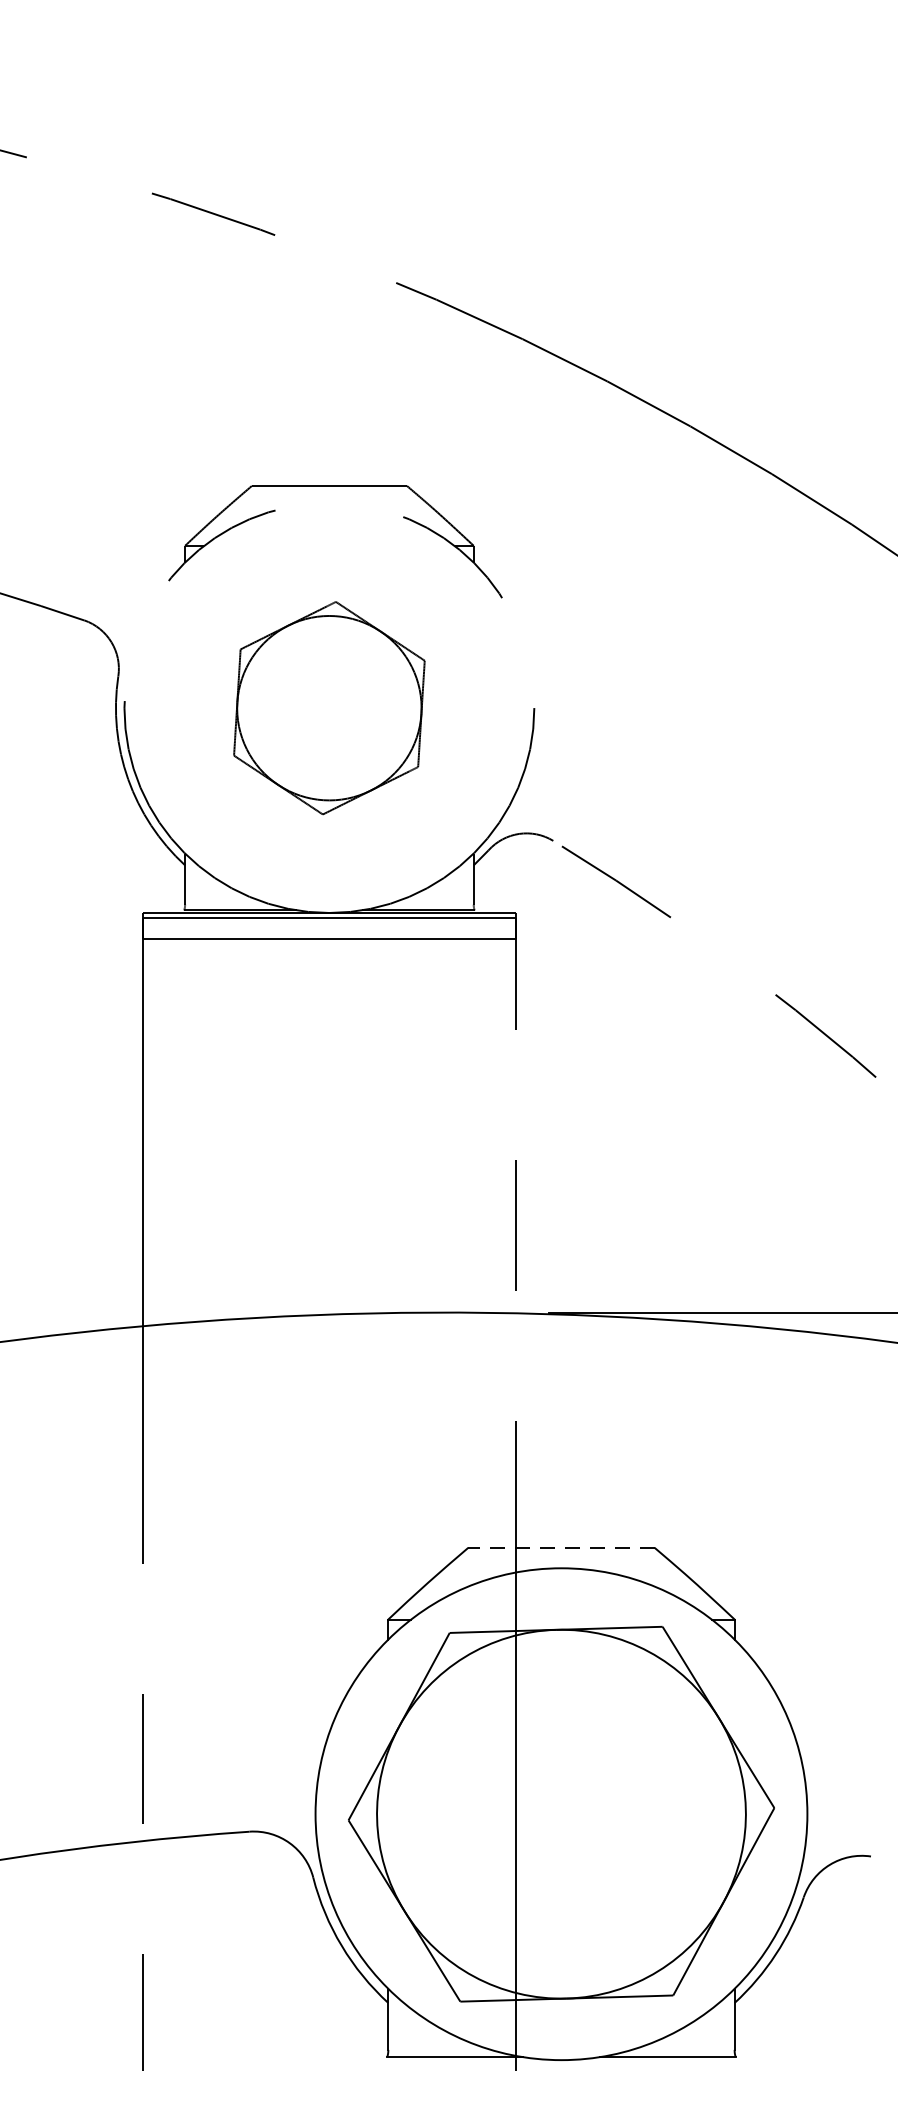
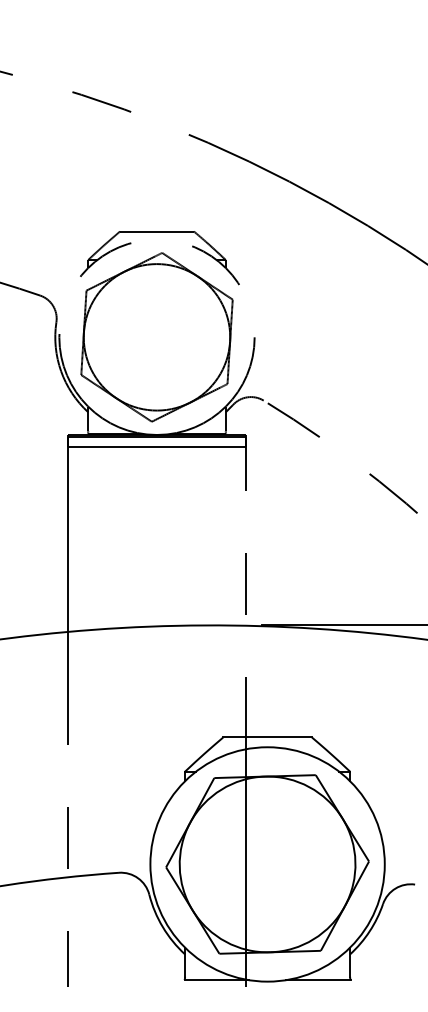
part: (328, 708) -> (156, 337), size x1.67
line: (561, 1547) -> (267, 737), dashed -> solid

